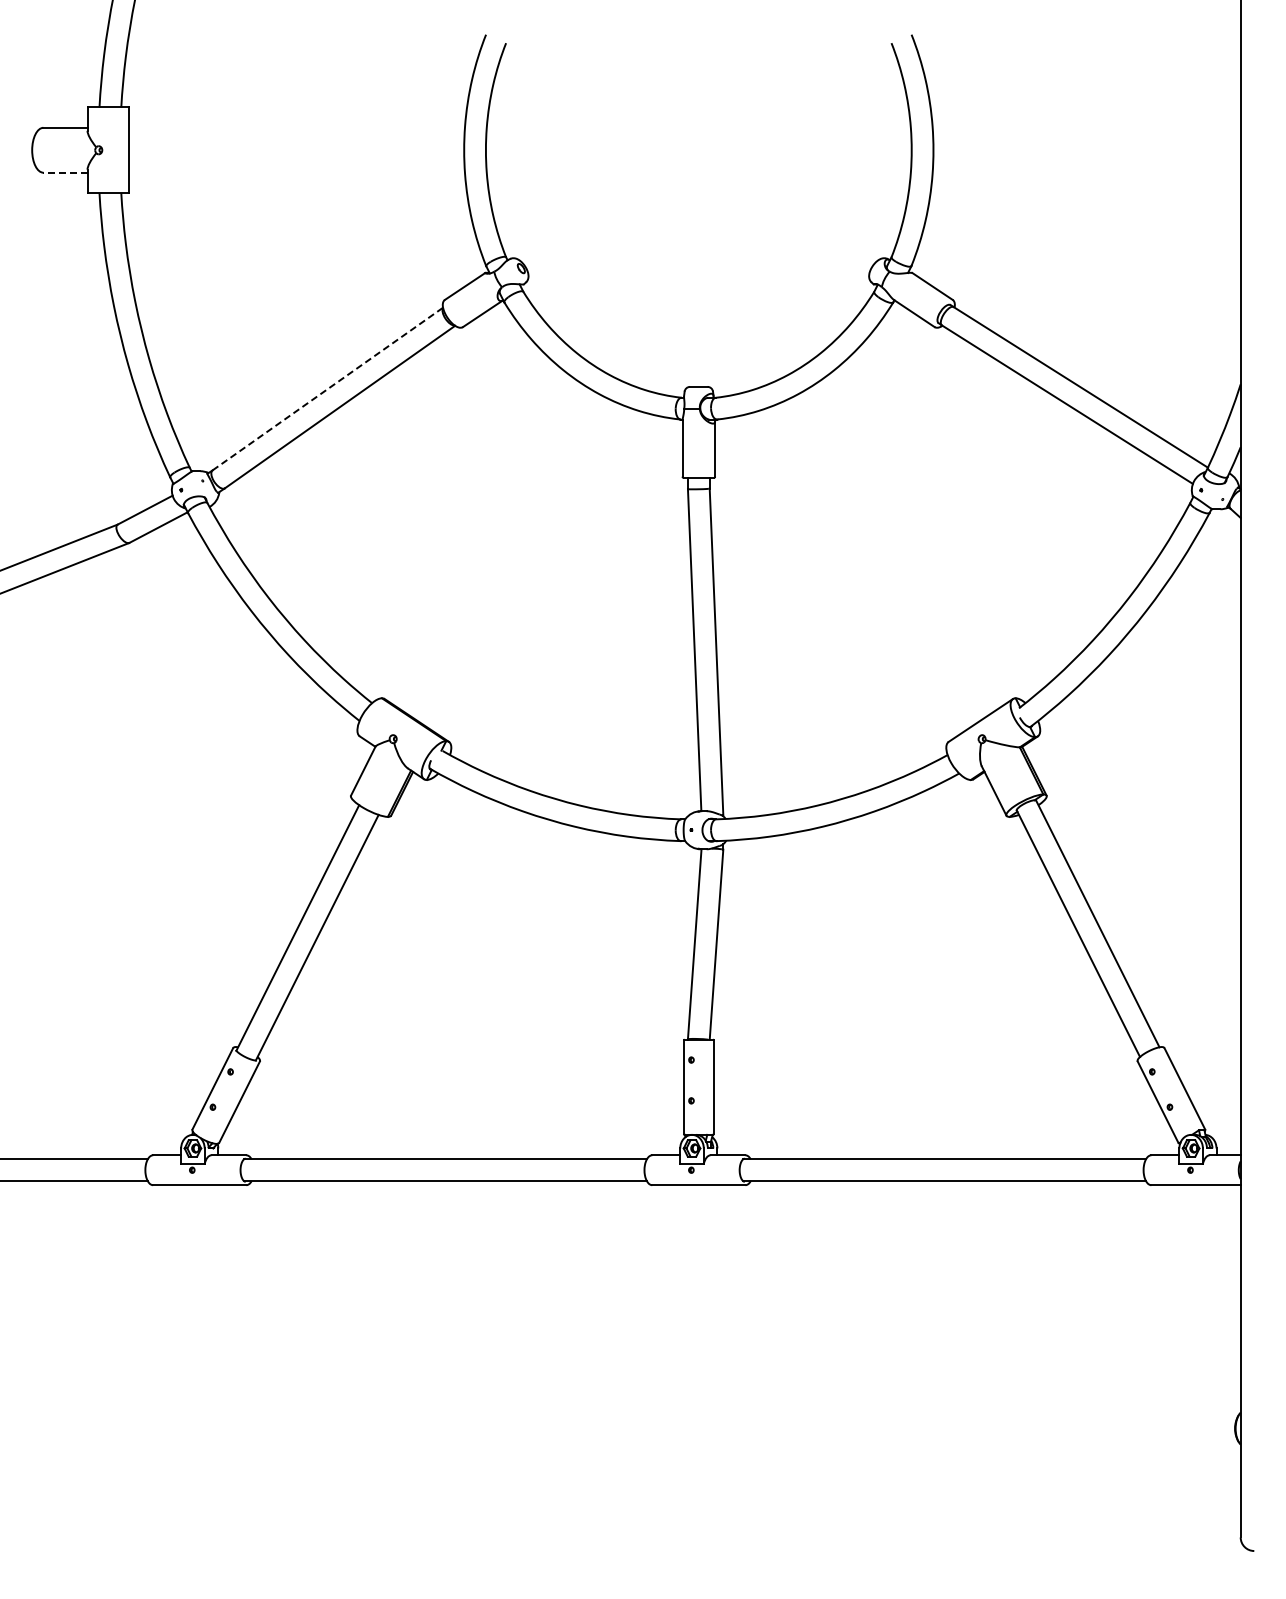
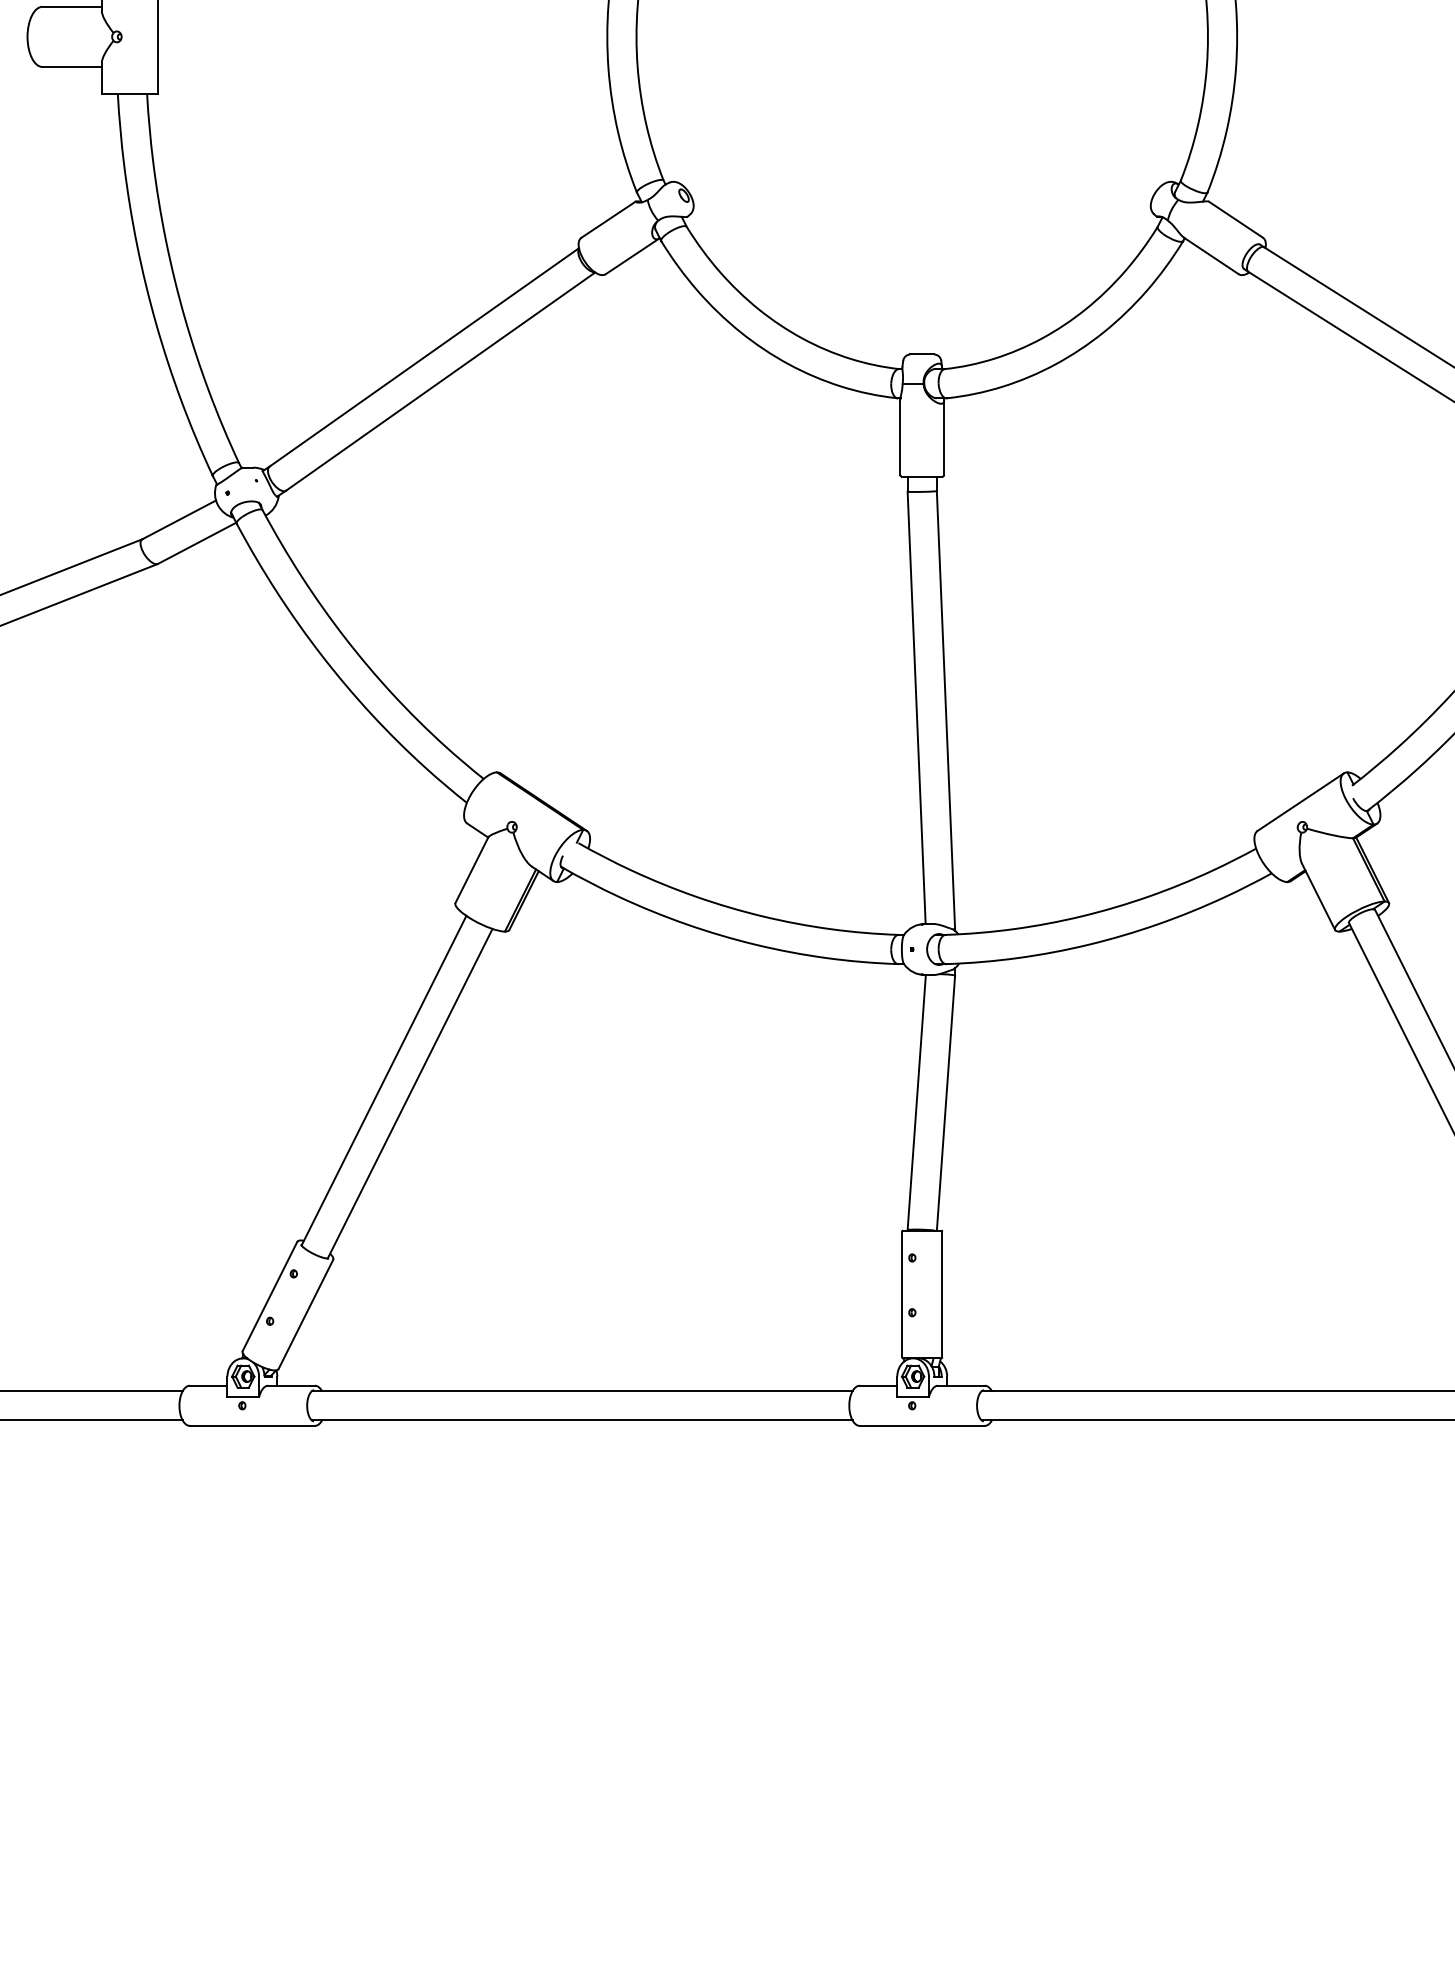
line: (64, 172) -> (70, 66), dashed -> solid
line: (328, 388) -> (425, 356), dashed -> solid

